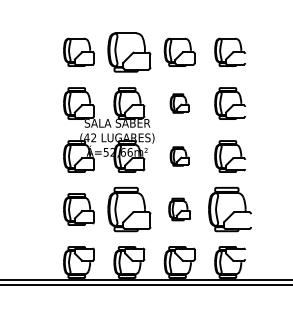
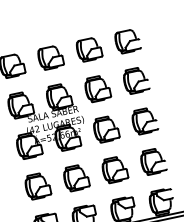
part: (129, 51) -> (50, 57), size x0.71
part: (179, 103) -> (97, 88), size x1.67
part: (179, 156) -> (105, 129), size x1.67
part: (129, 209) -> (76, 177), size x0.71
part: (179, 209) -> (114, 169), size x1.43
part: (230, 209) -> (153, 161), size x0.71

